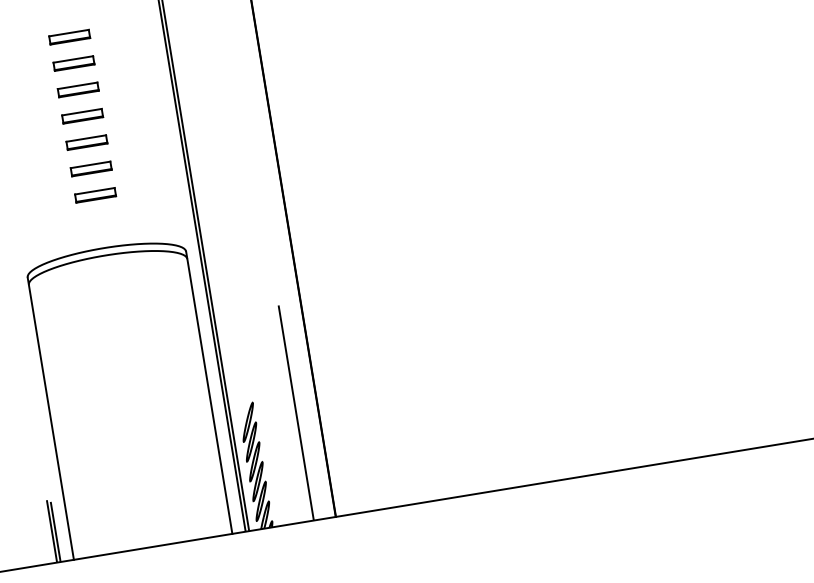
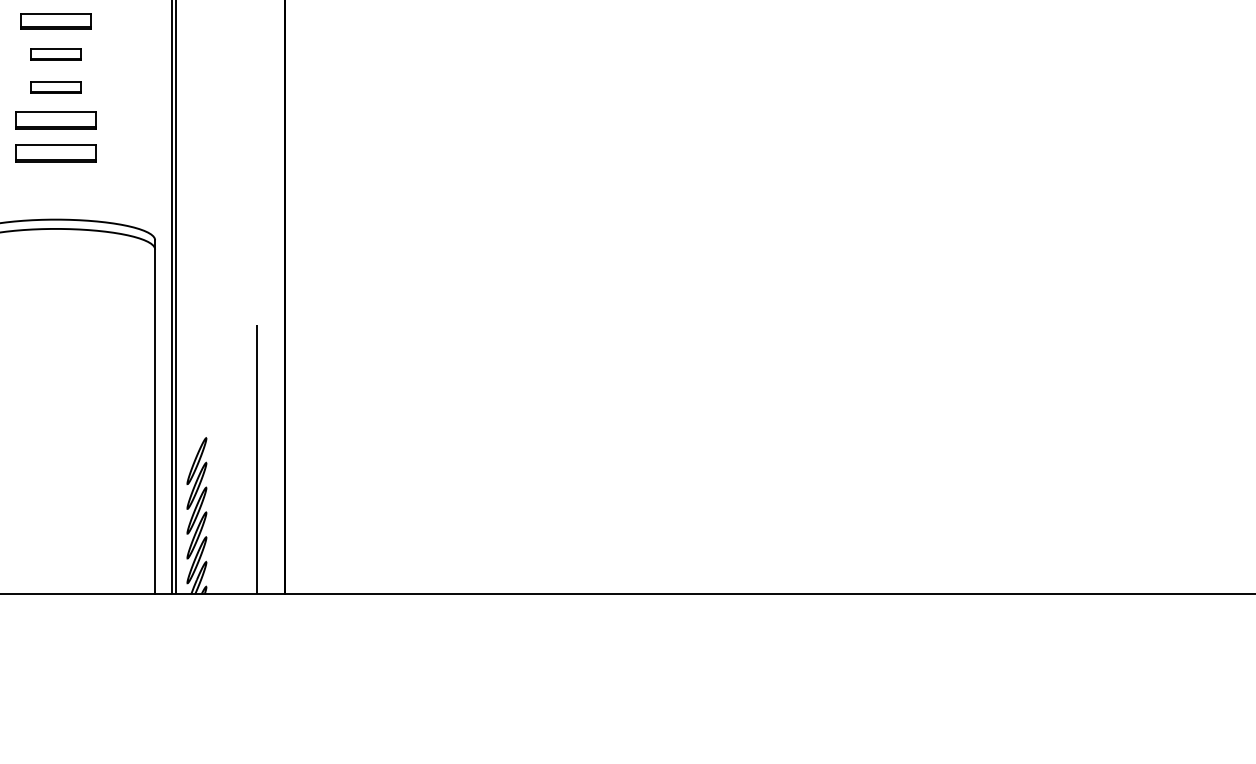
part: (78, 90) -> (55, 21), size x1.4
part: (90, 169) -> (55, 120), size x1.6
part: (95, 195) -> (55, 153), size x1.6

